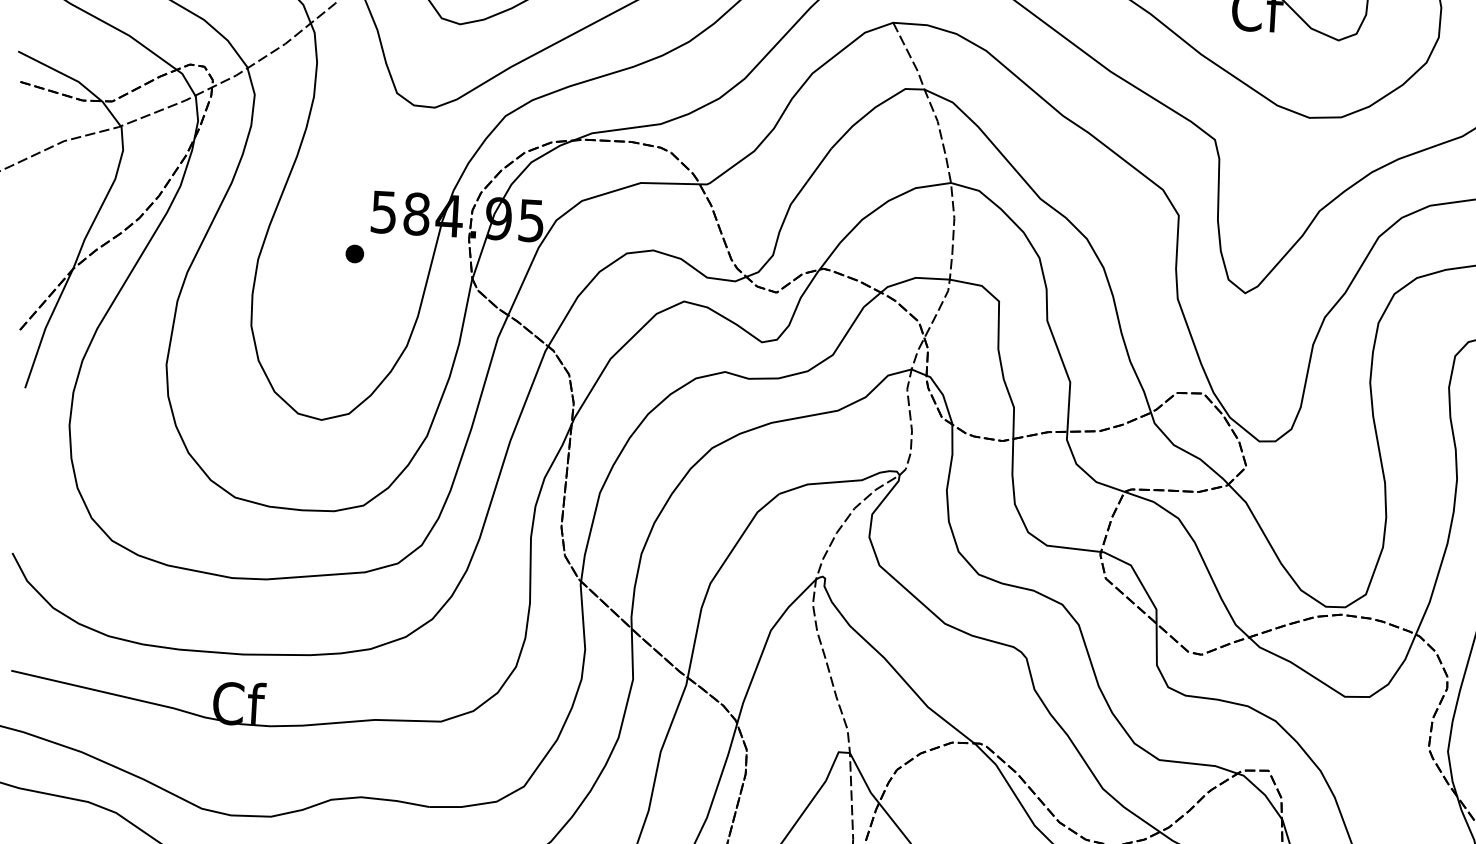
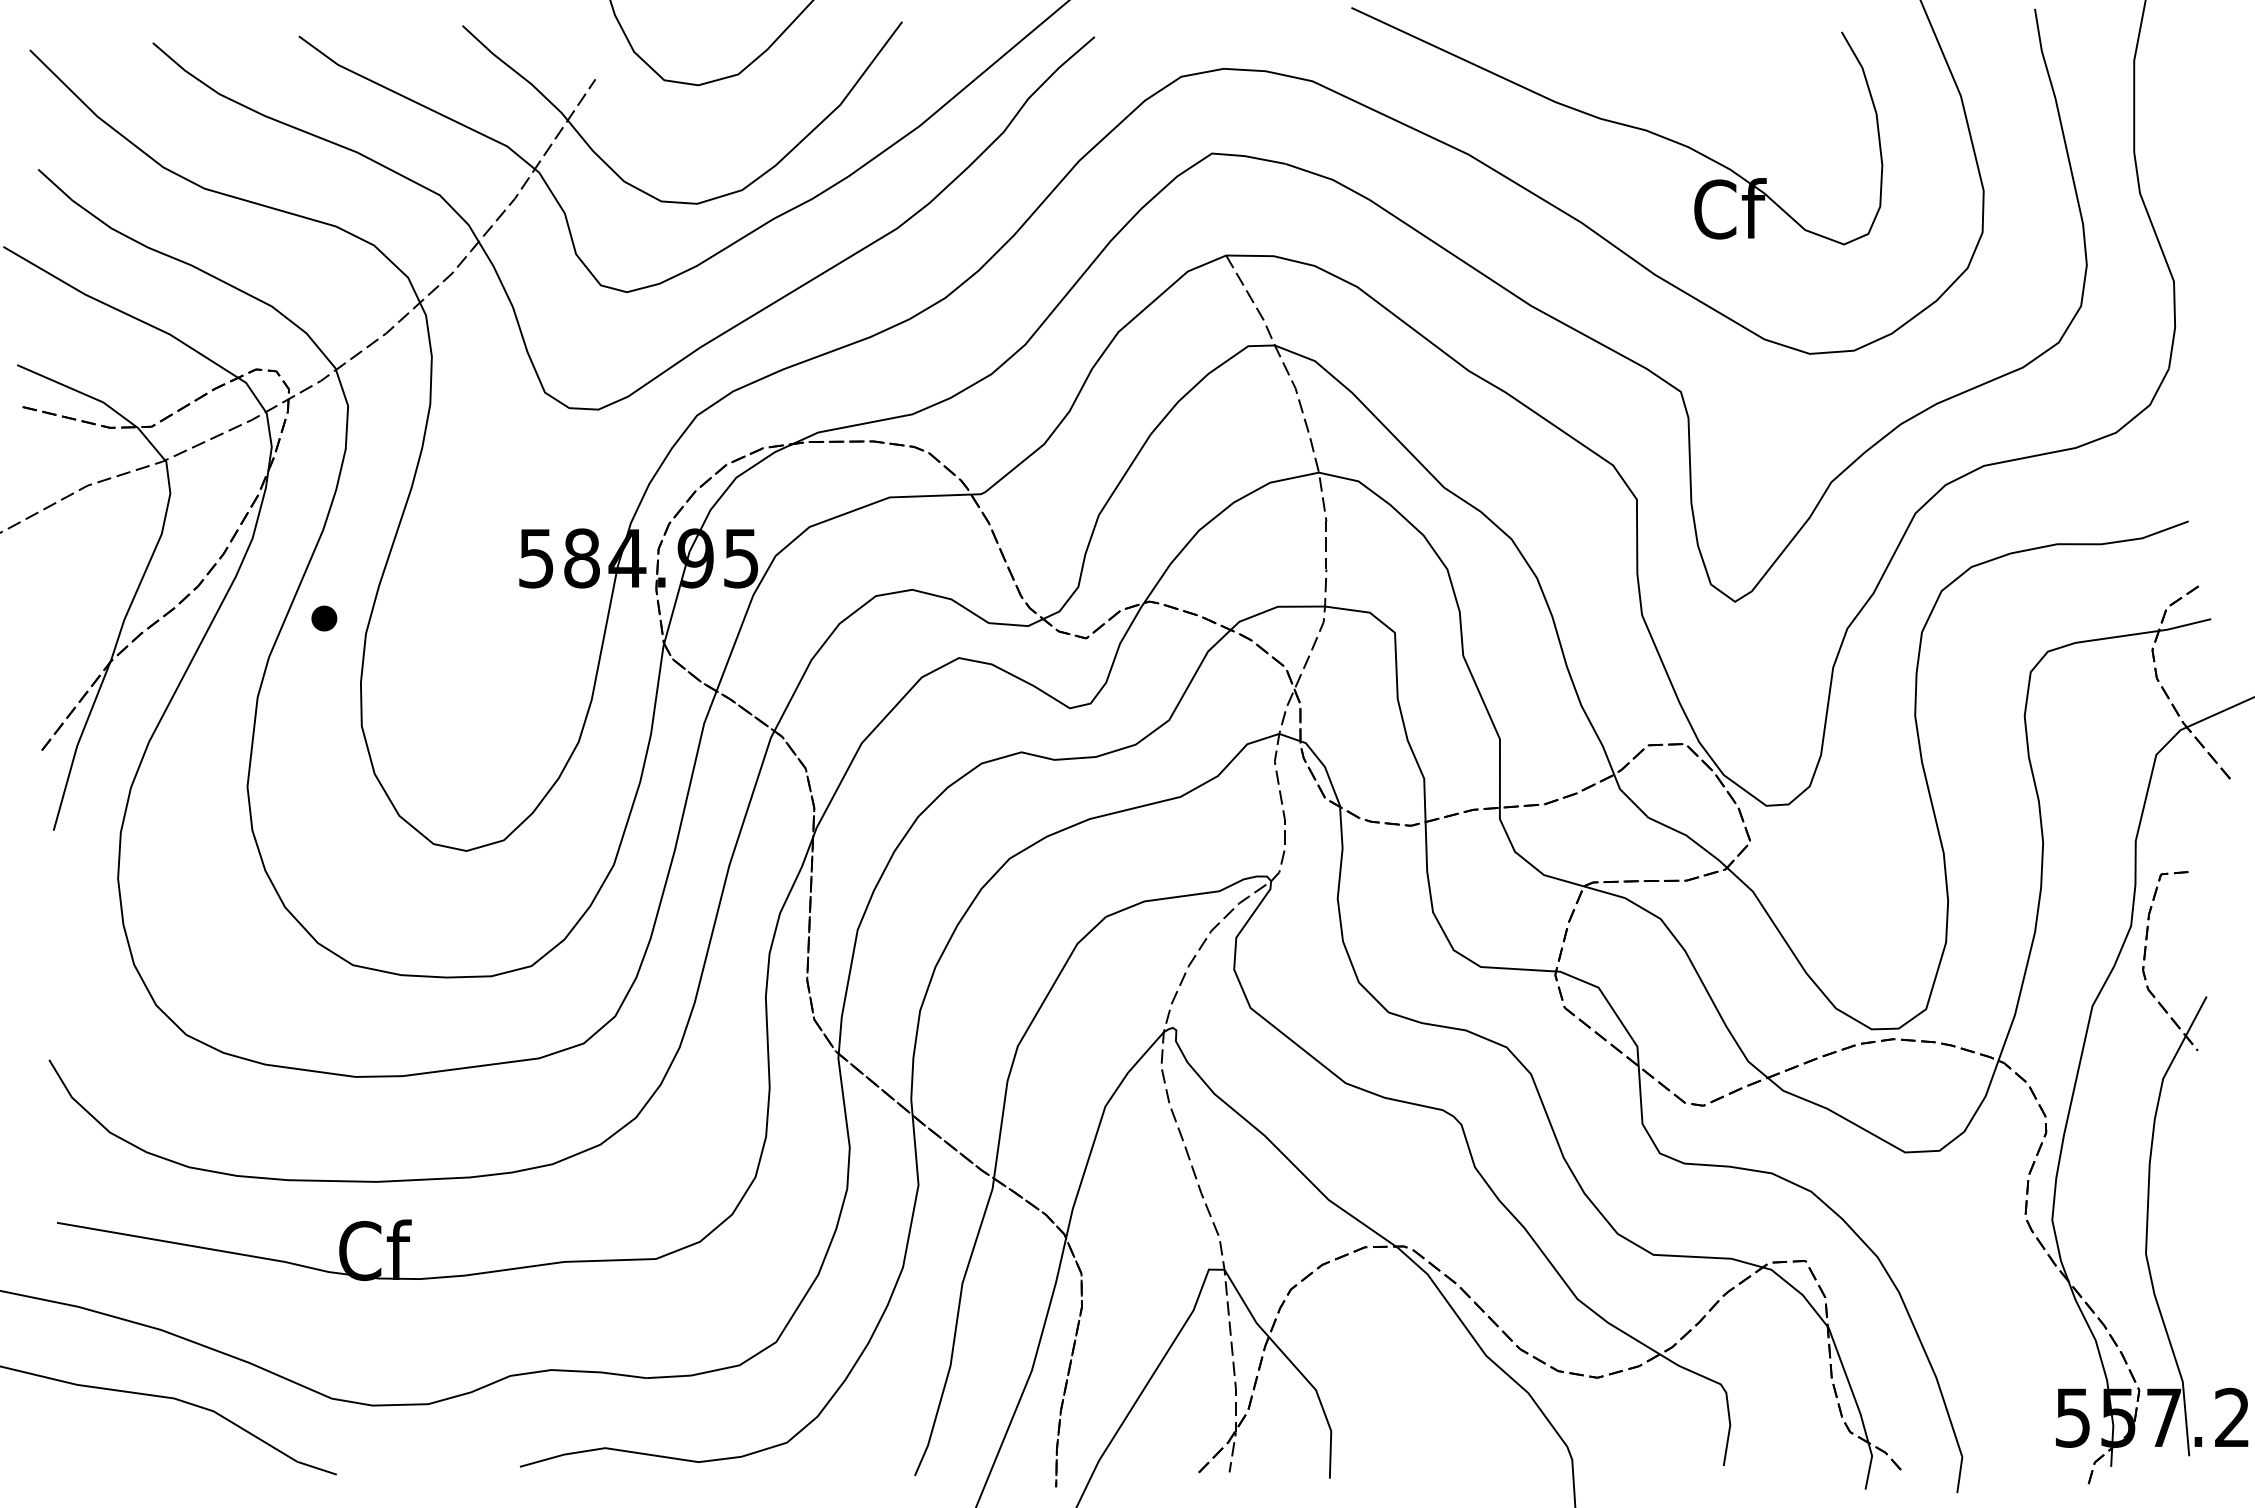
part: (354, 253) -> (324, 618), moved

